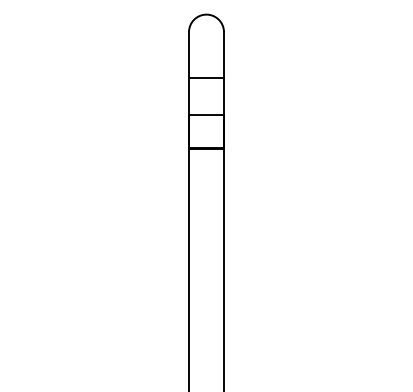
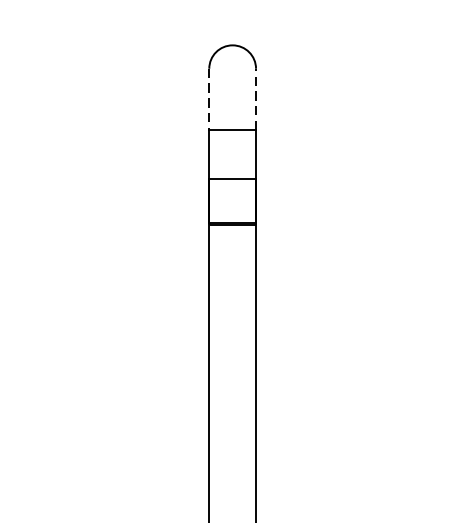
line: (189, 55) -> (209, 100), solid -> dashed
line: (223, 55) -> (255, 100), solid -> dashed

